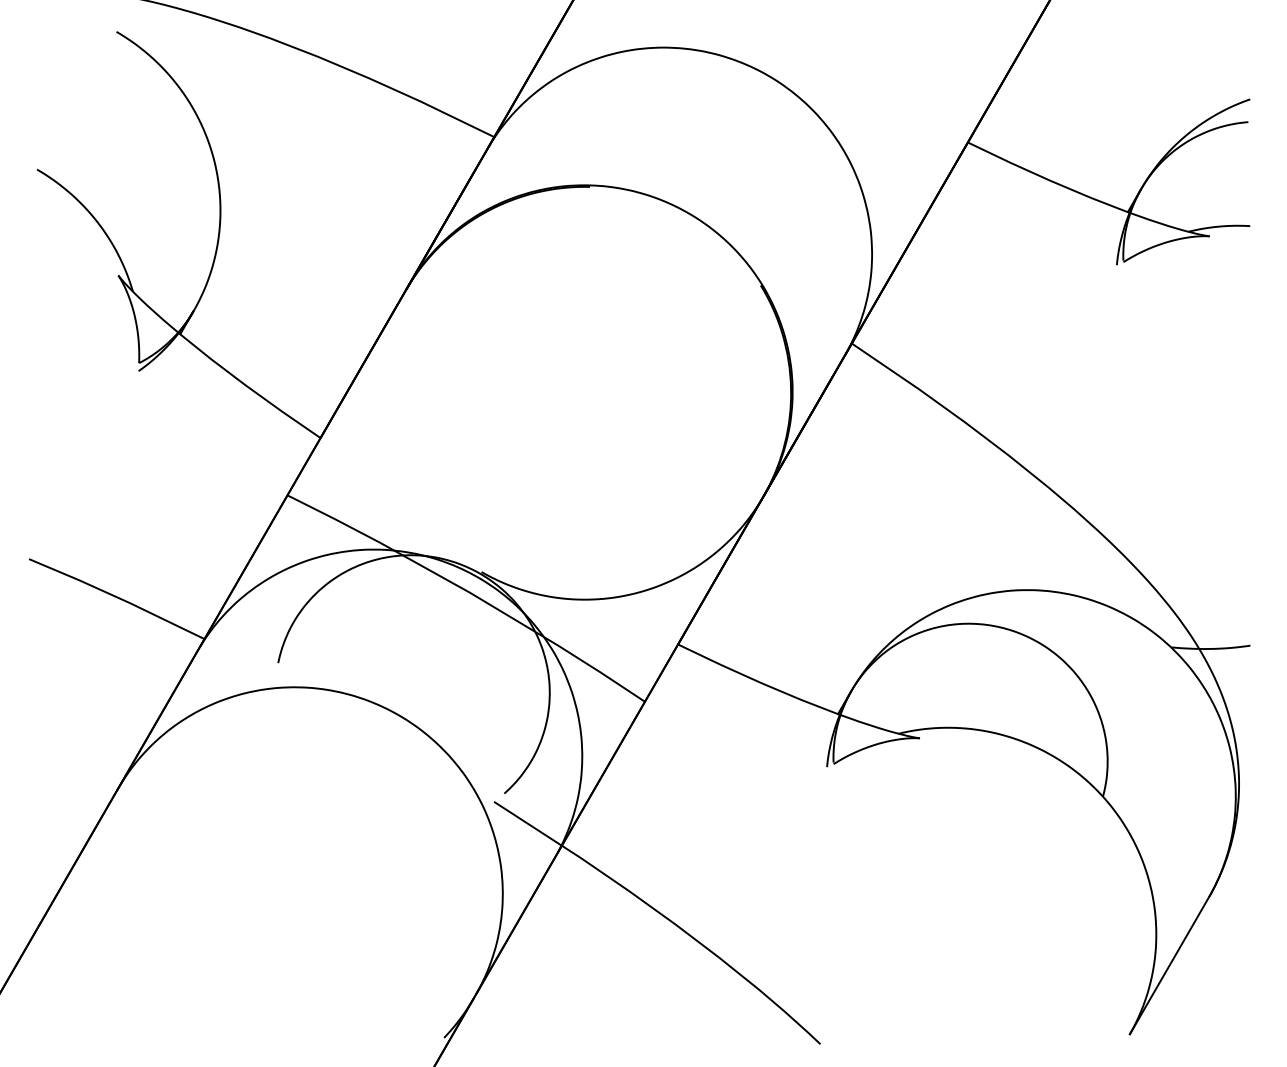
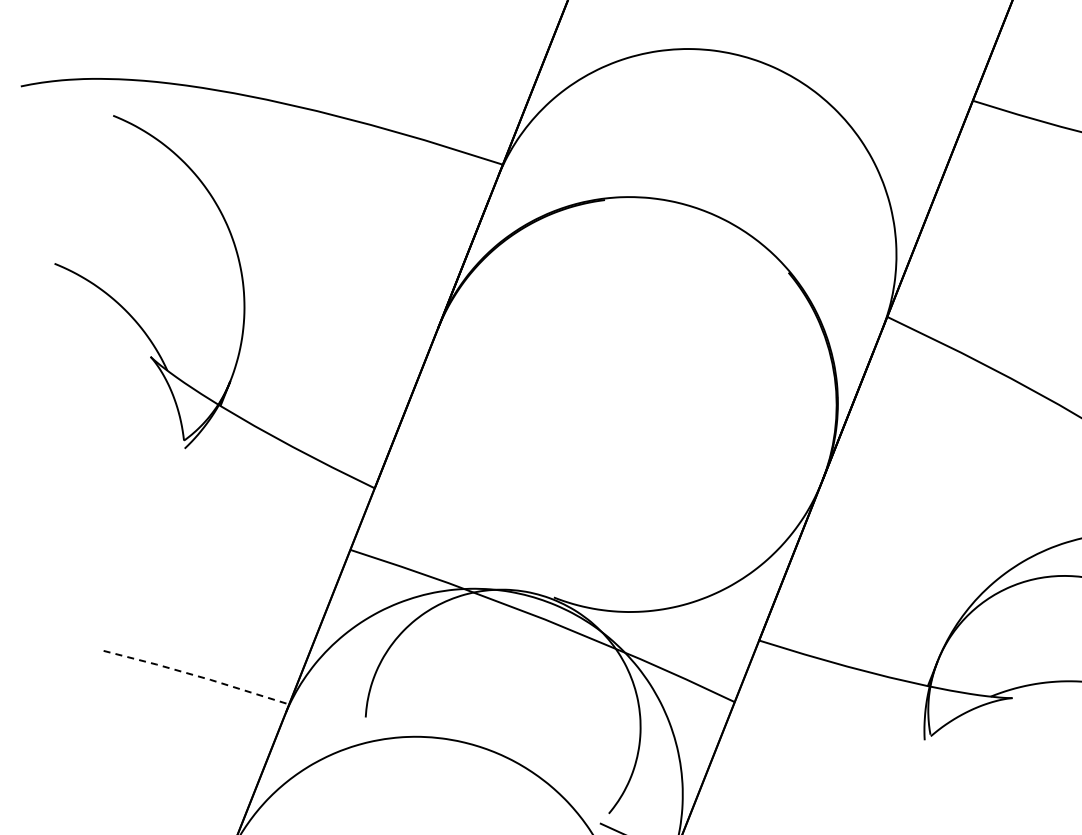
line: (118, 597) -> (197, 675), solid -> dashed

